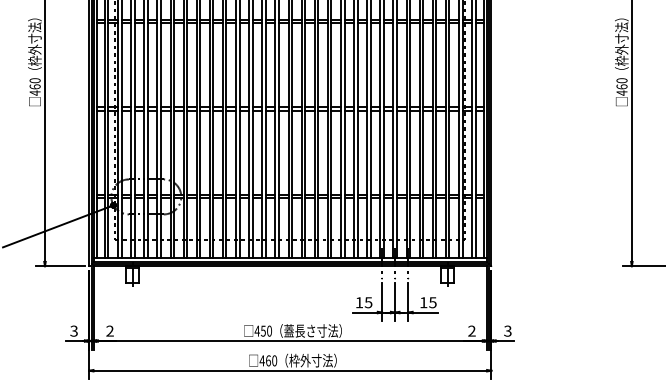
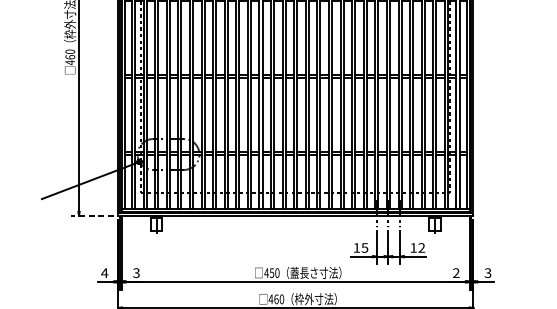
line: (60, 266) -> (92, 215), solid -> dashed
text: (432, 302) -> (421, 247), 15 -> 12
text: (74, 330) -> (105, 272), 3 -> 4
text: (109, 331) -> (136, 273), 2 -> 3

